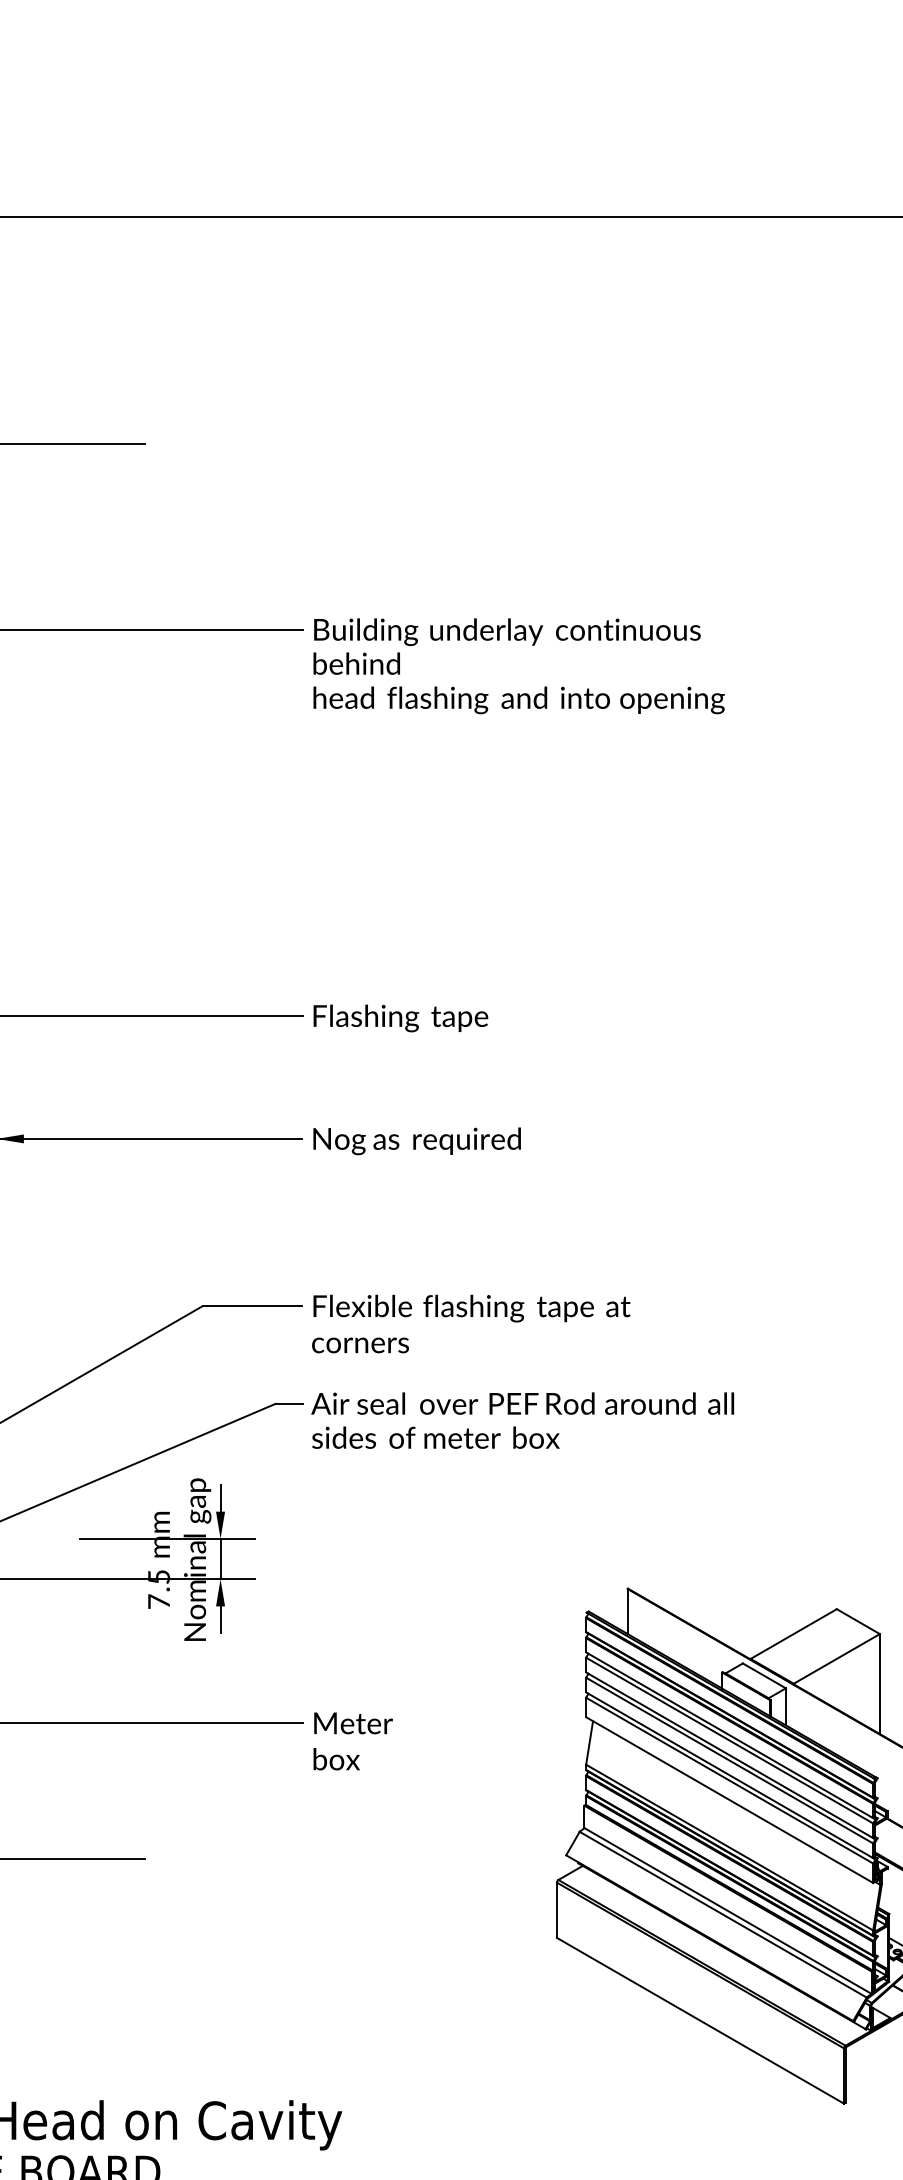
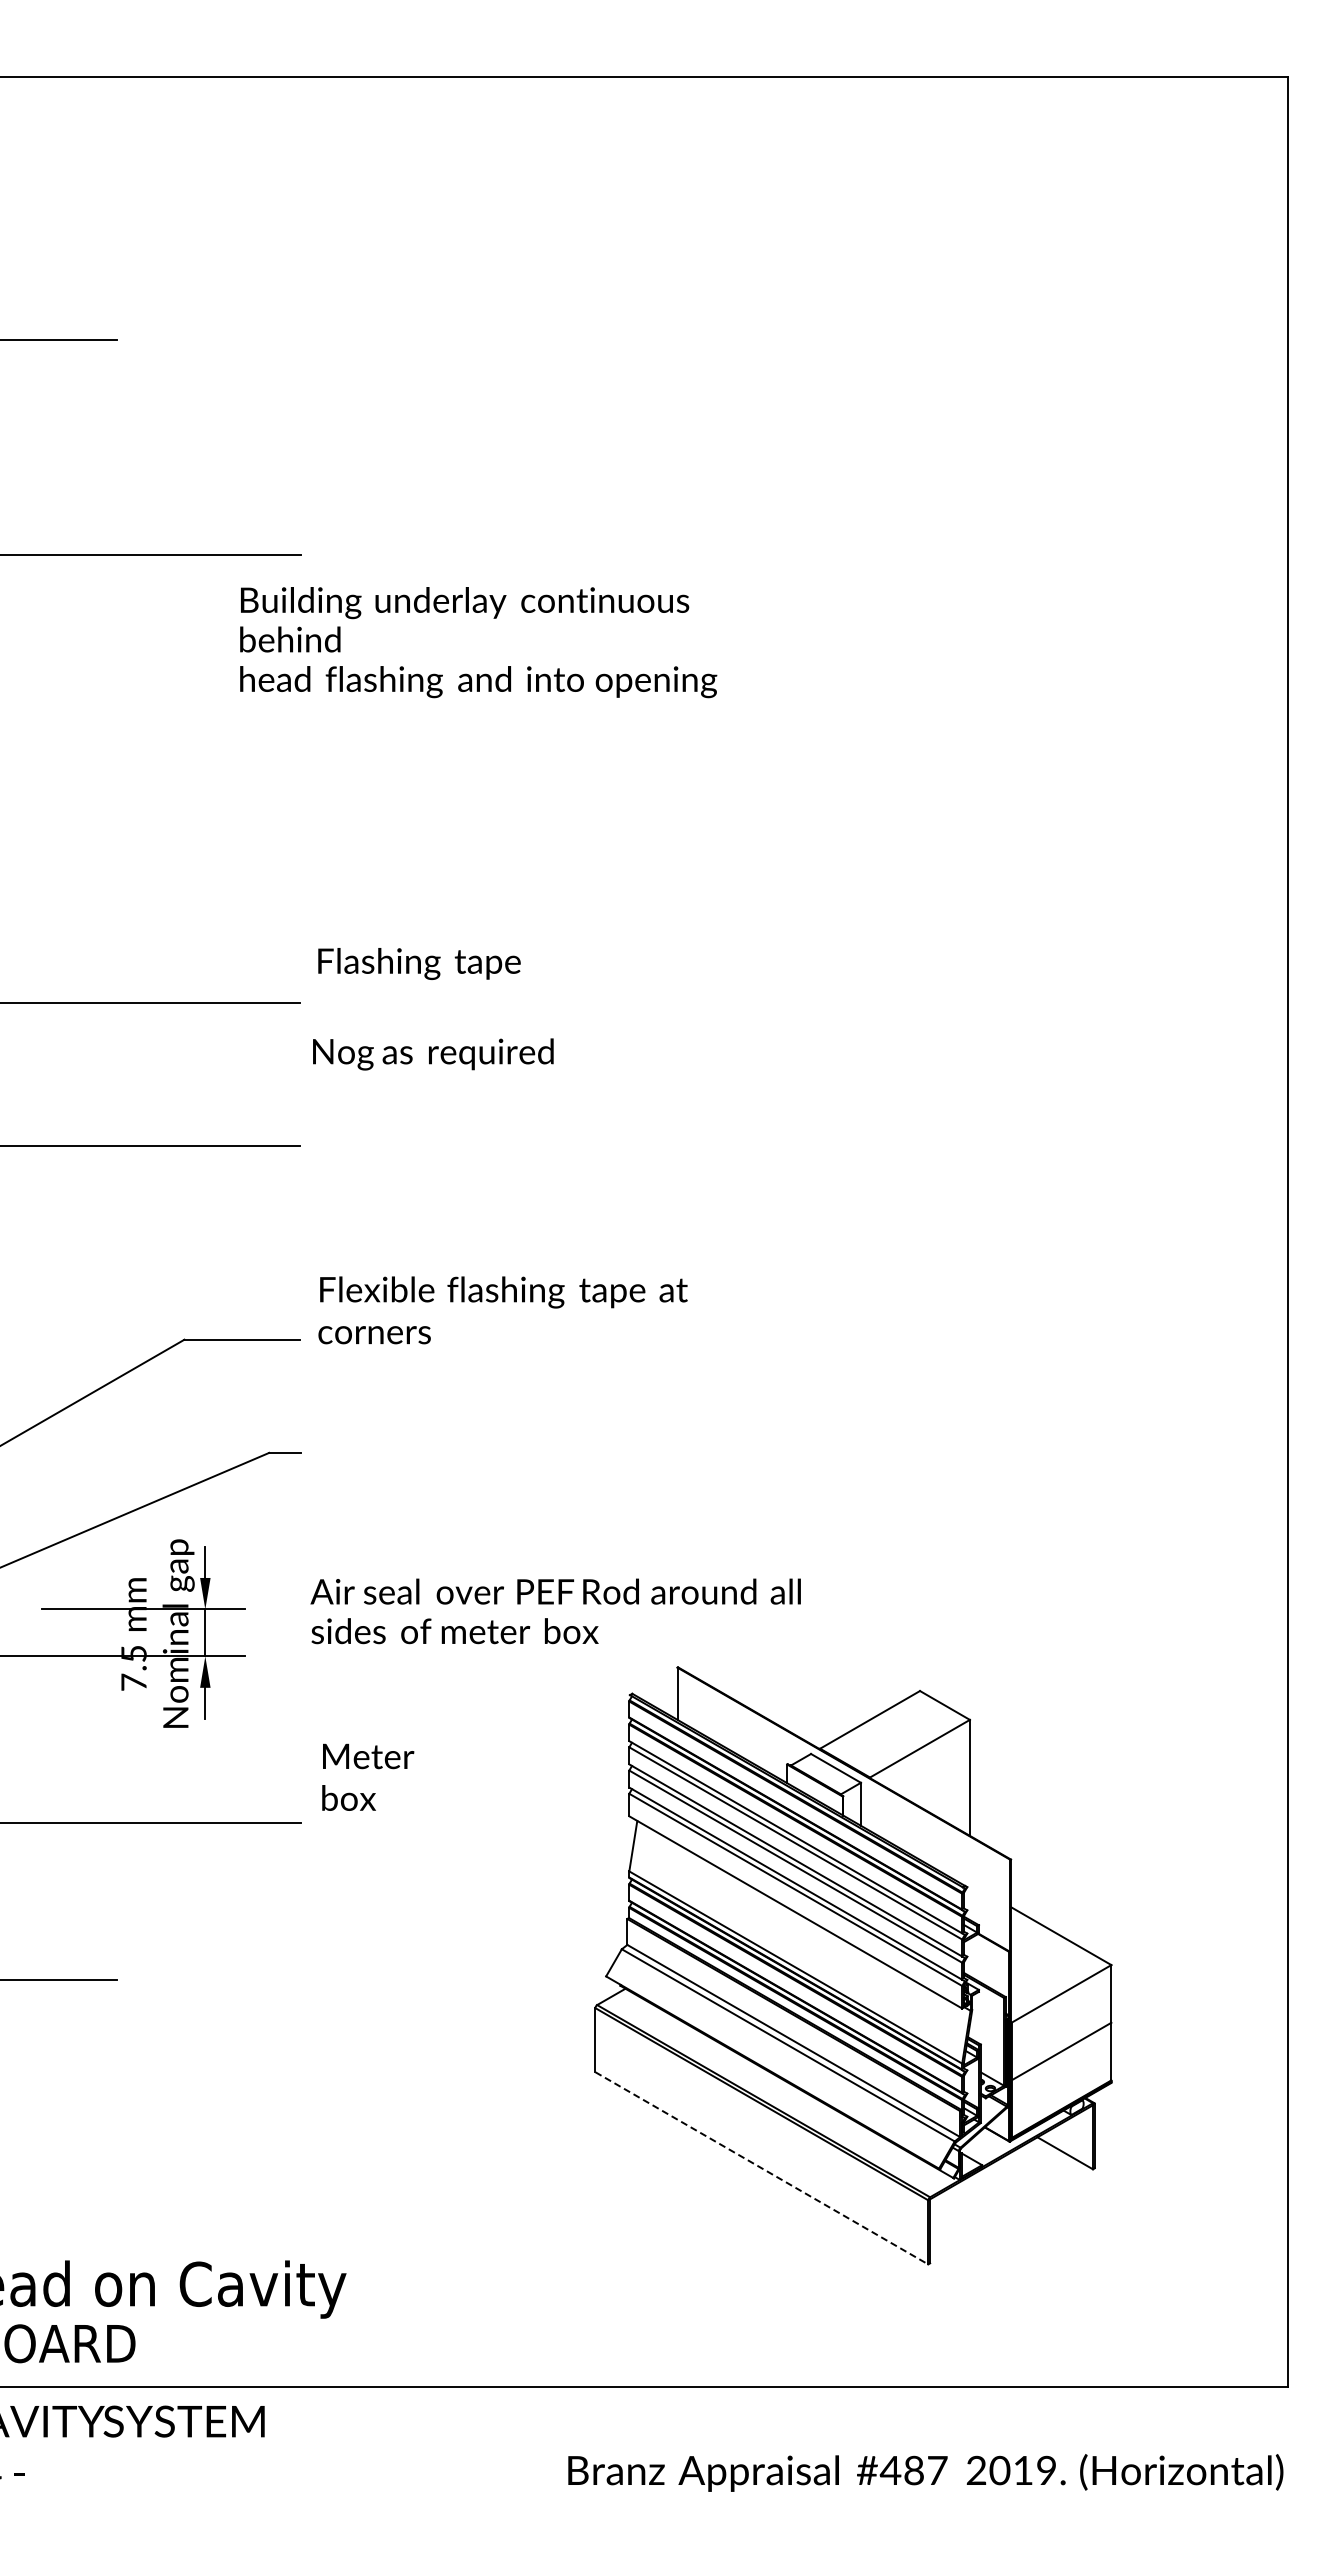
text: (519, 666) -> (478, 642), moved
text: (400, 1018) -> (419, 963), moved
text: (417, 1141) -> (433, 1054), moved
text: (470, 1324) -> (502, 1310), moved
text: (522, 1420) -> (555, 1611), moved
text: (353, 1740) -> (368, 1776), moved
line: (700, 2020) -> (762, 2168), solid -> dashed

